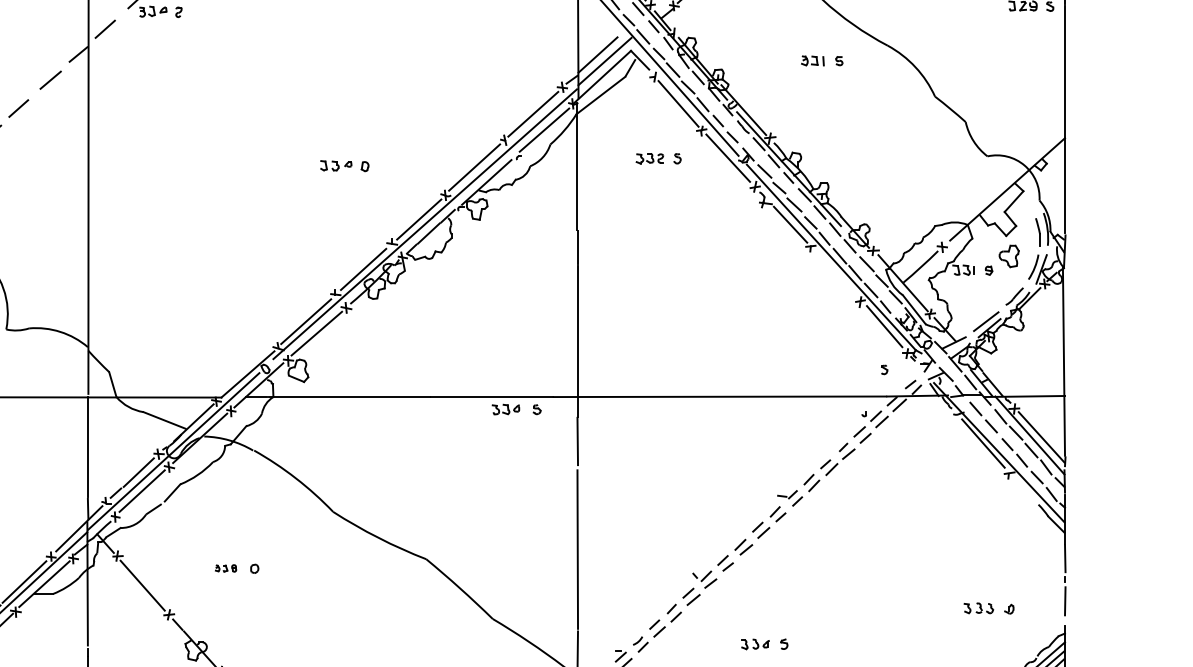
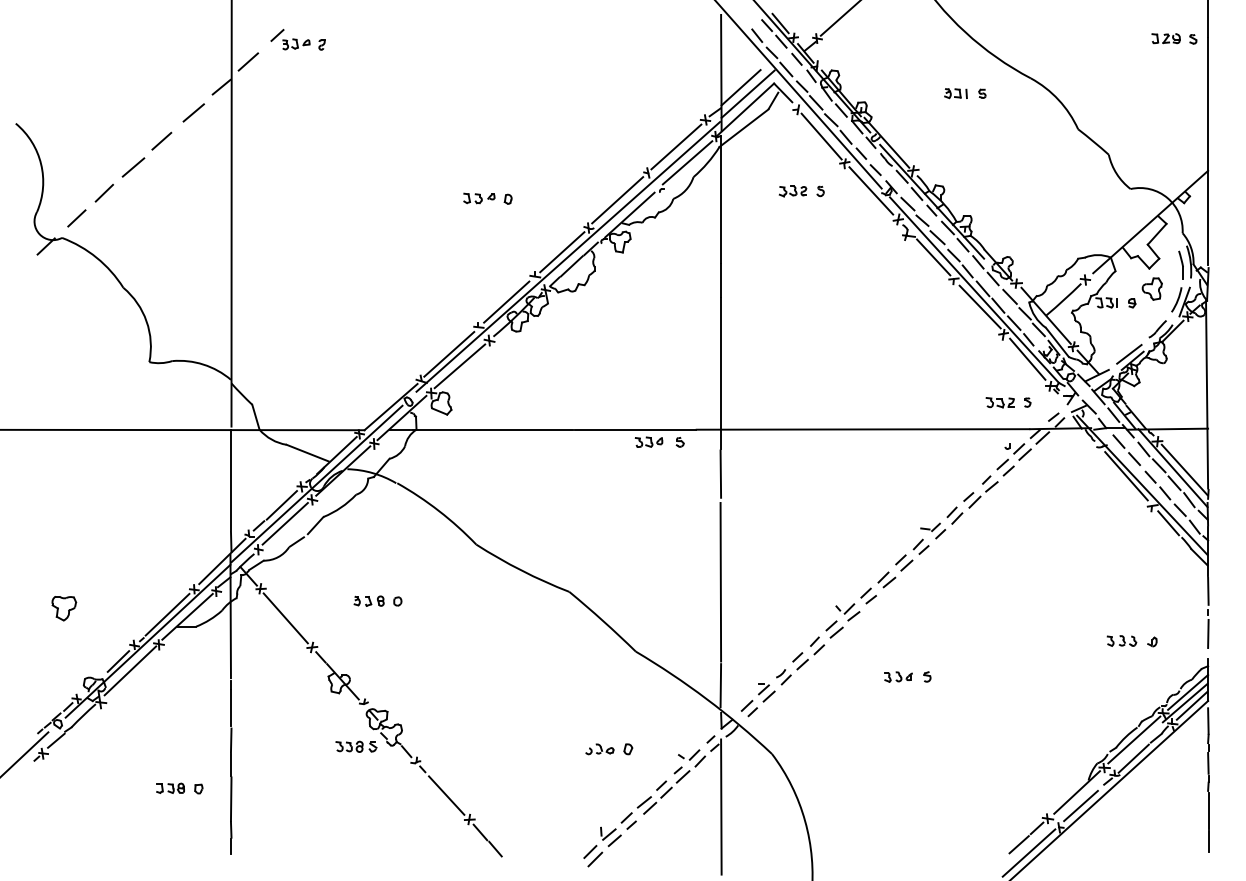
line: (836, 273) -> (979, 306), added
part: (856, 369) -> (999, 402), added
line: (1025, 490) -> (1168, 523), added
part: (225, 567) -> (368, 600), size x1.43

